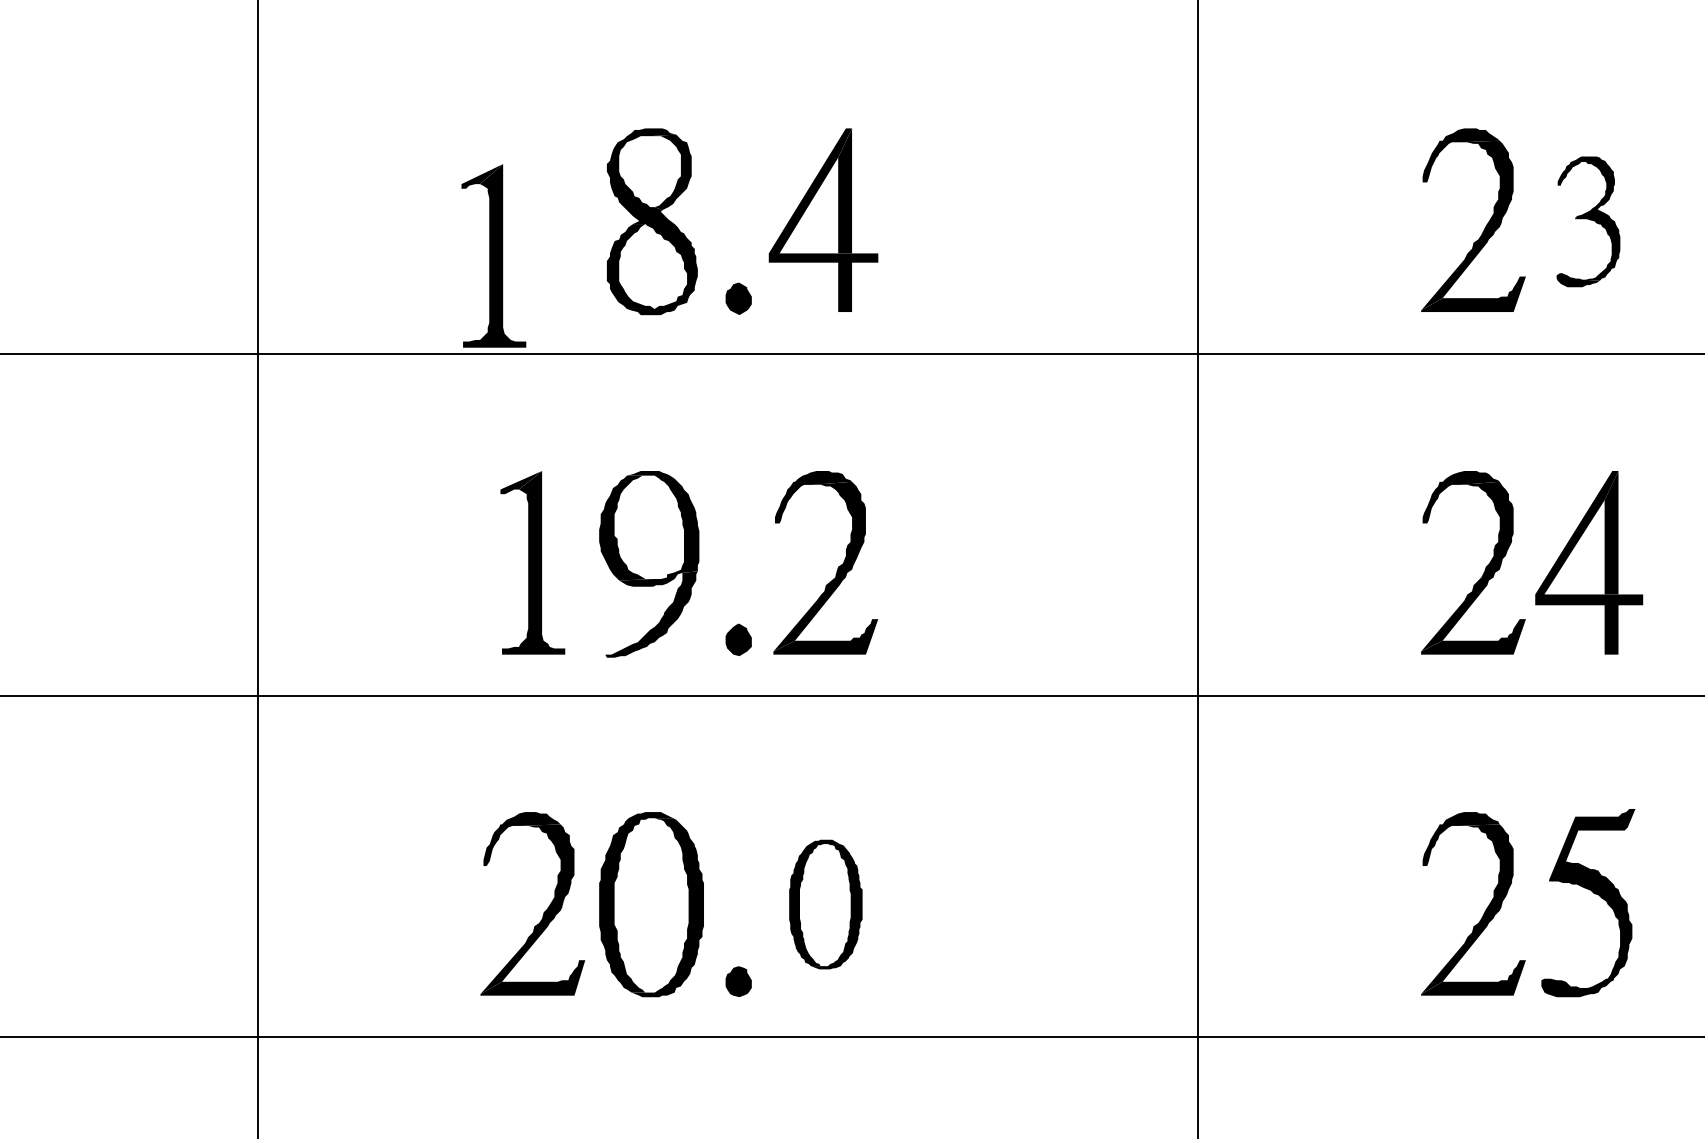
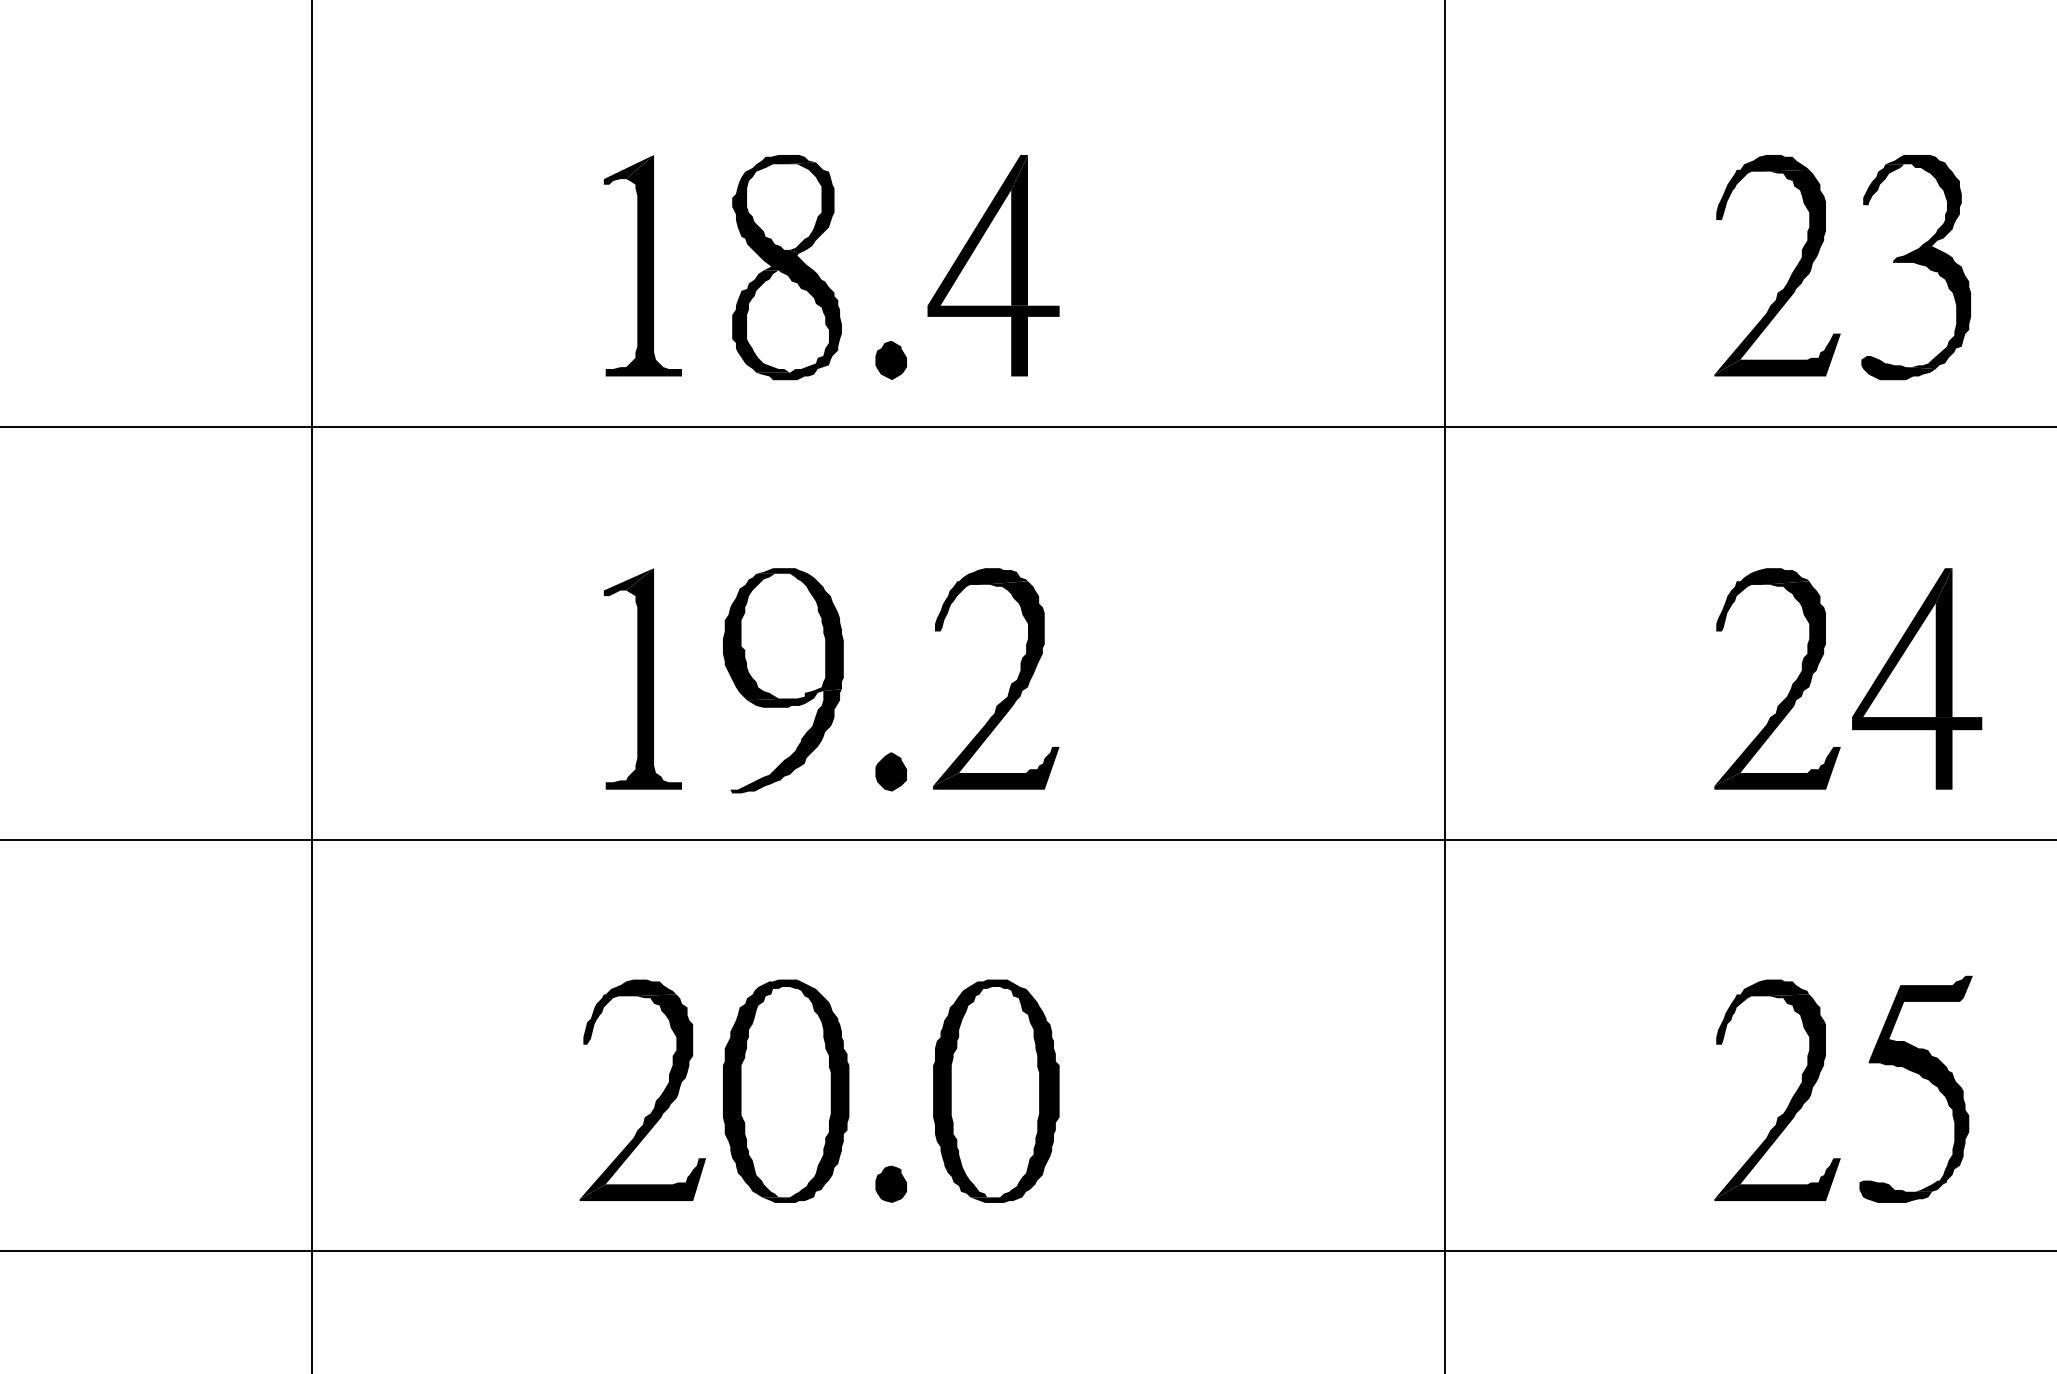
part: (1588, 221) -> (1916, 267), size x1.43
part: (493, 255) -> (642, 265), moved
part: (825, 904) -> (996, 1090), size x1.43

